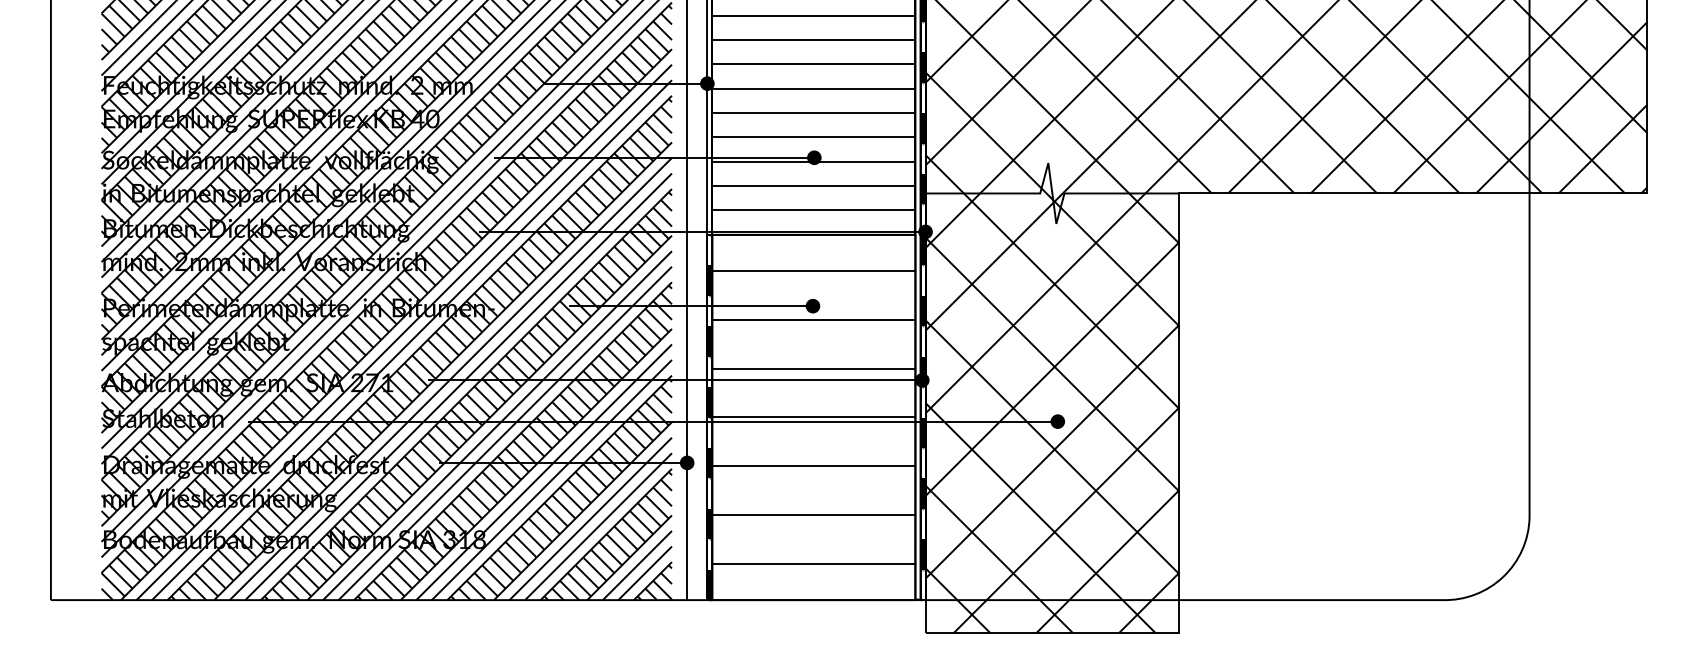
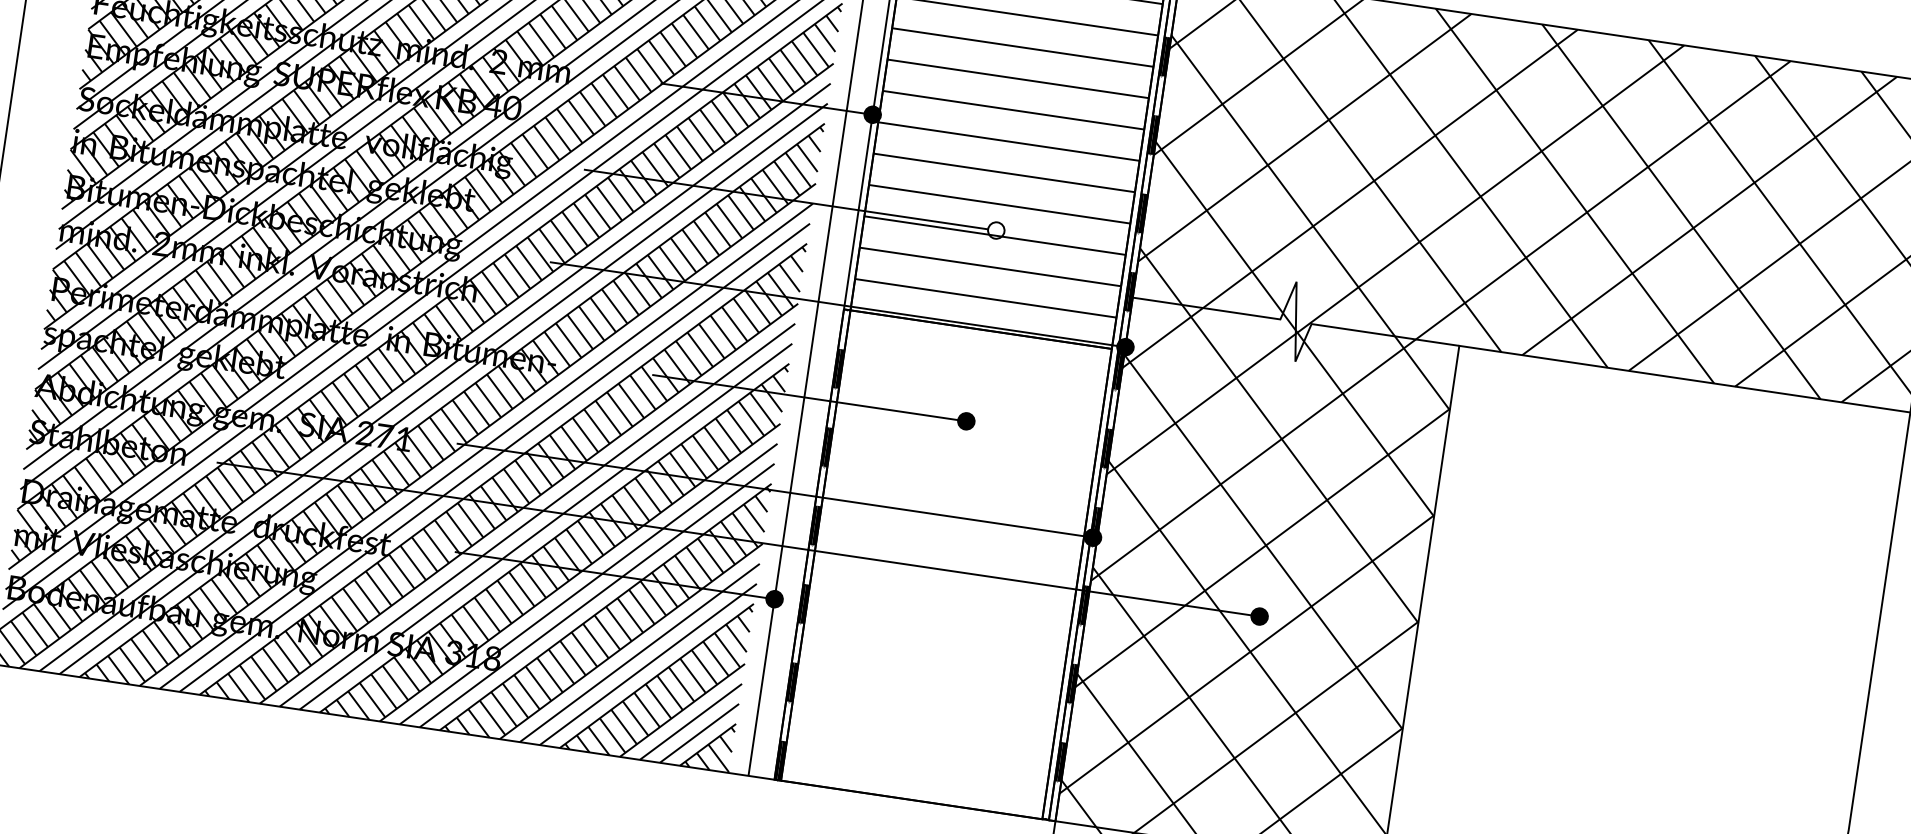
fill: (813, 157) -> (995, 230), removed
hatch: (813, 417) -> (945, 564), removed

